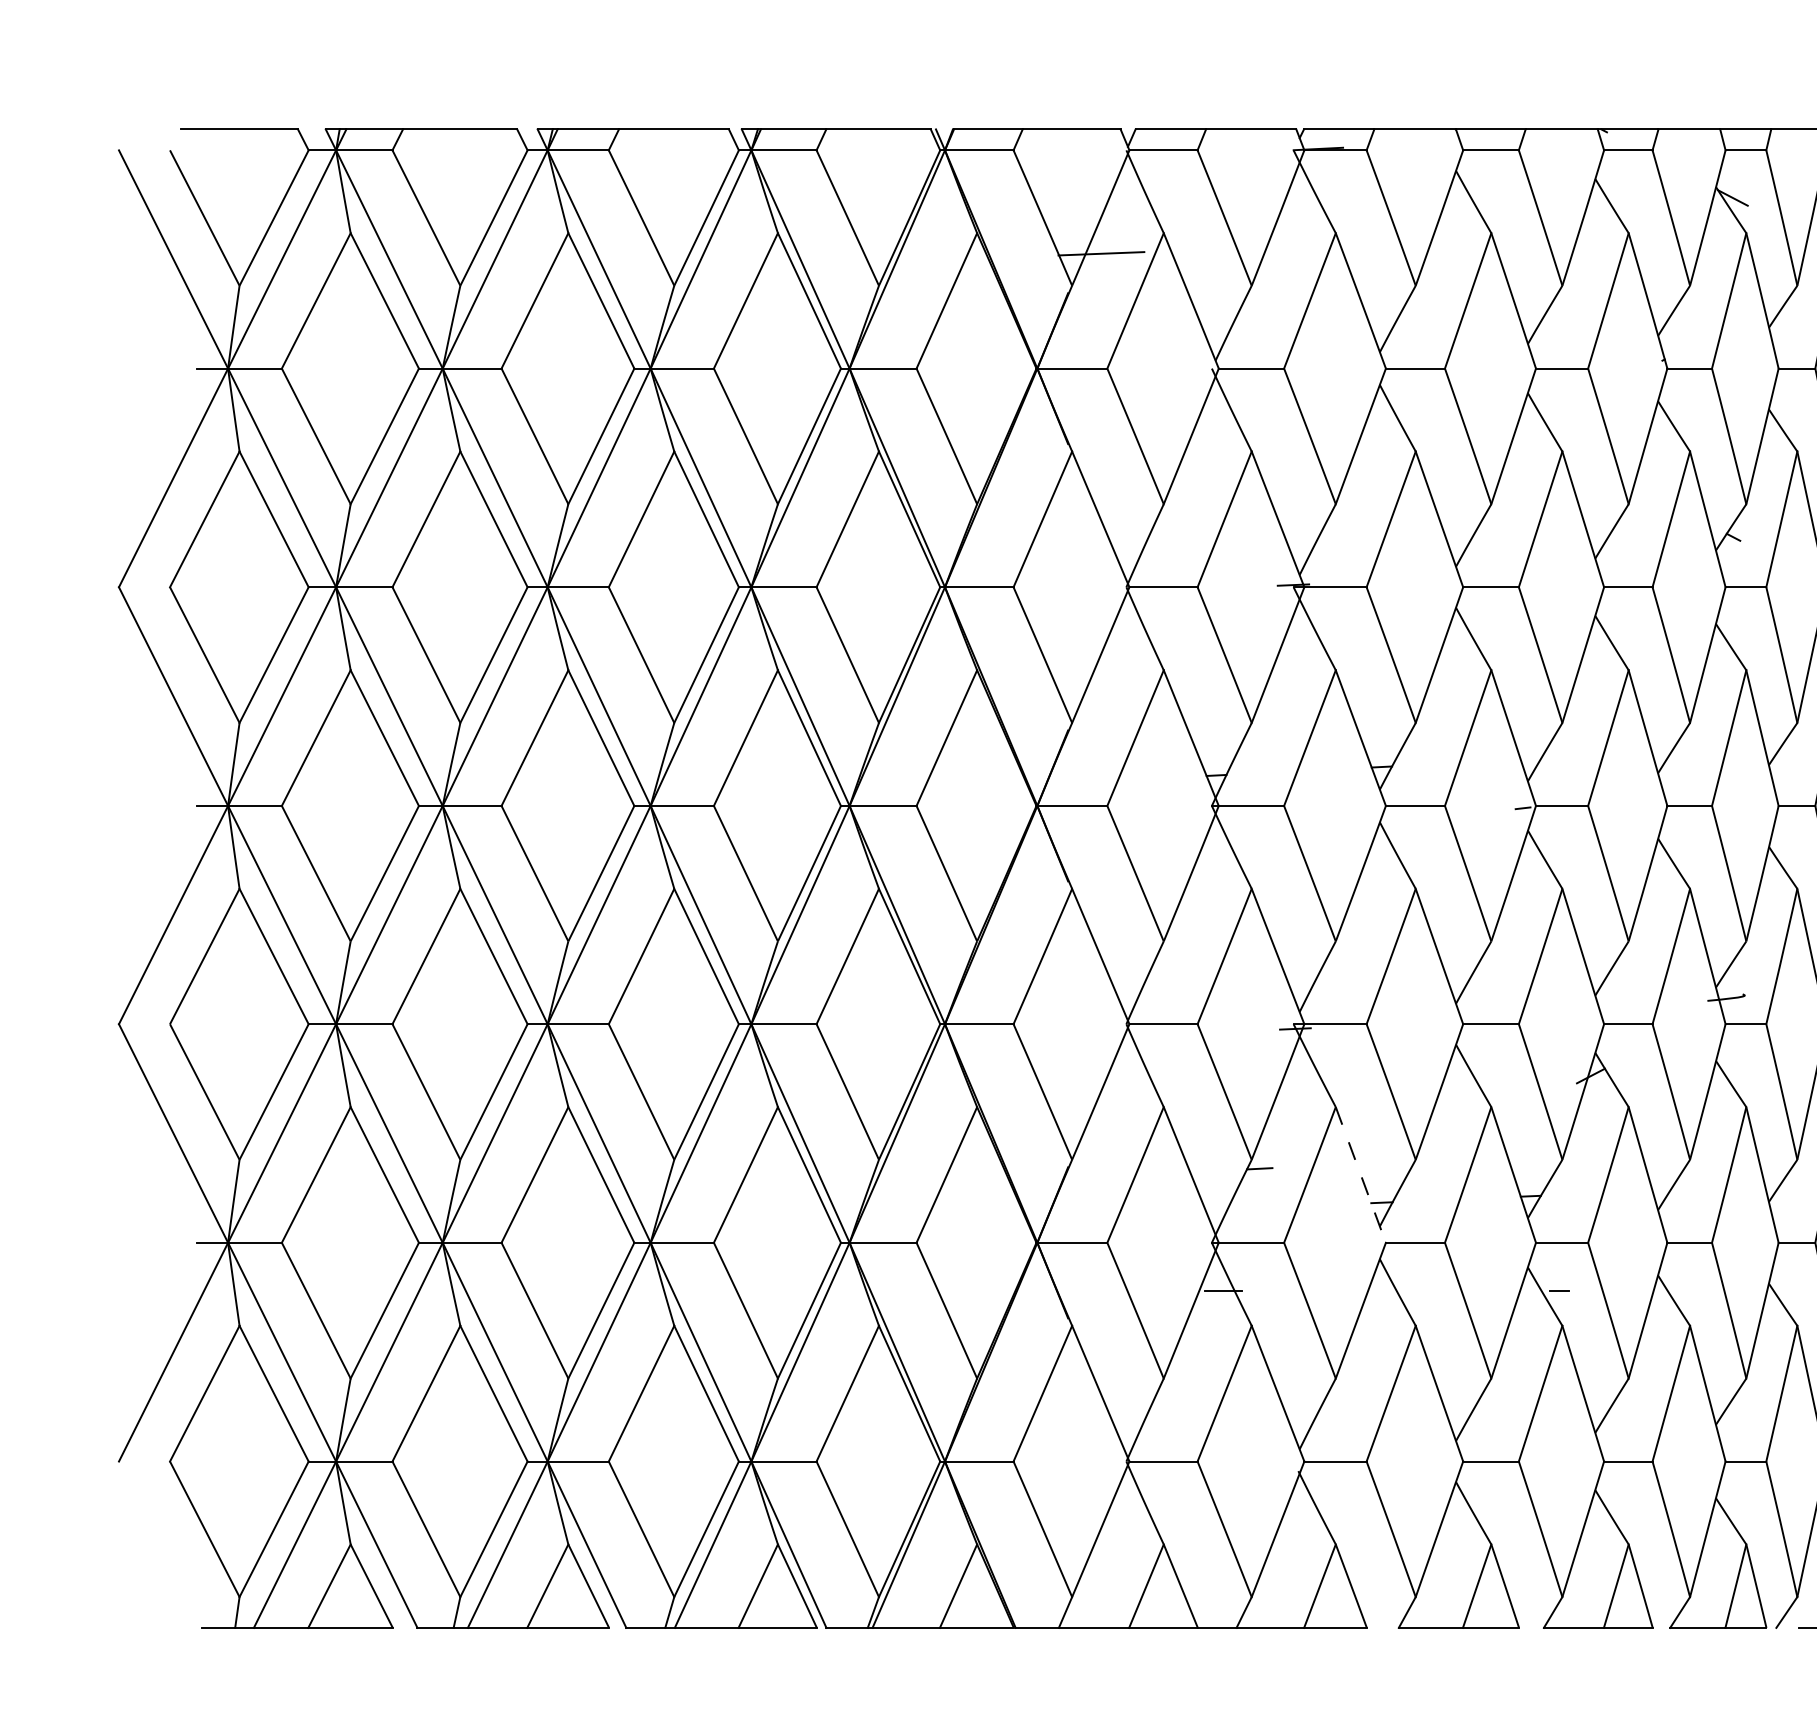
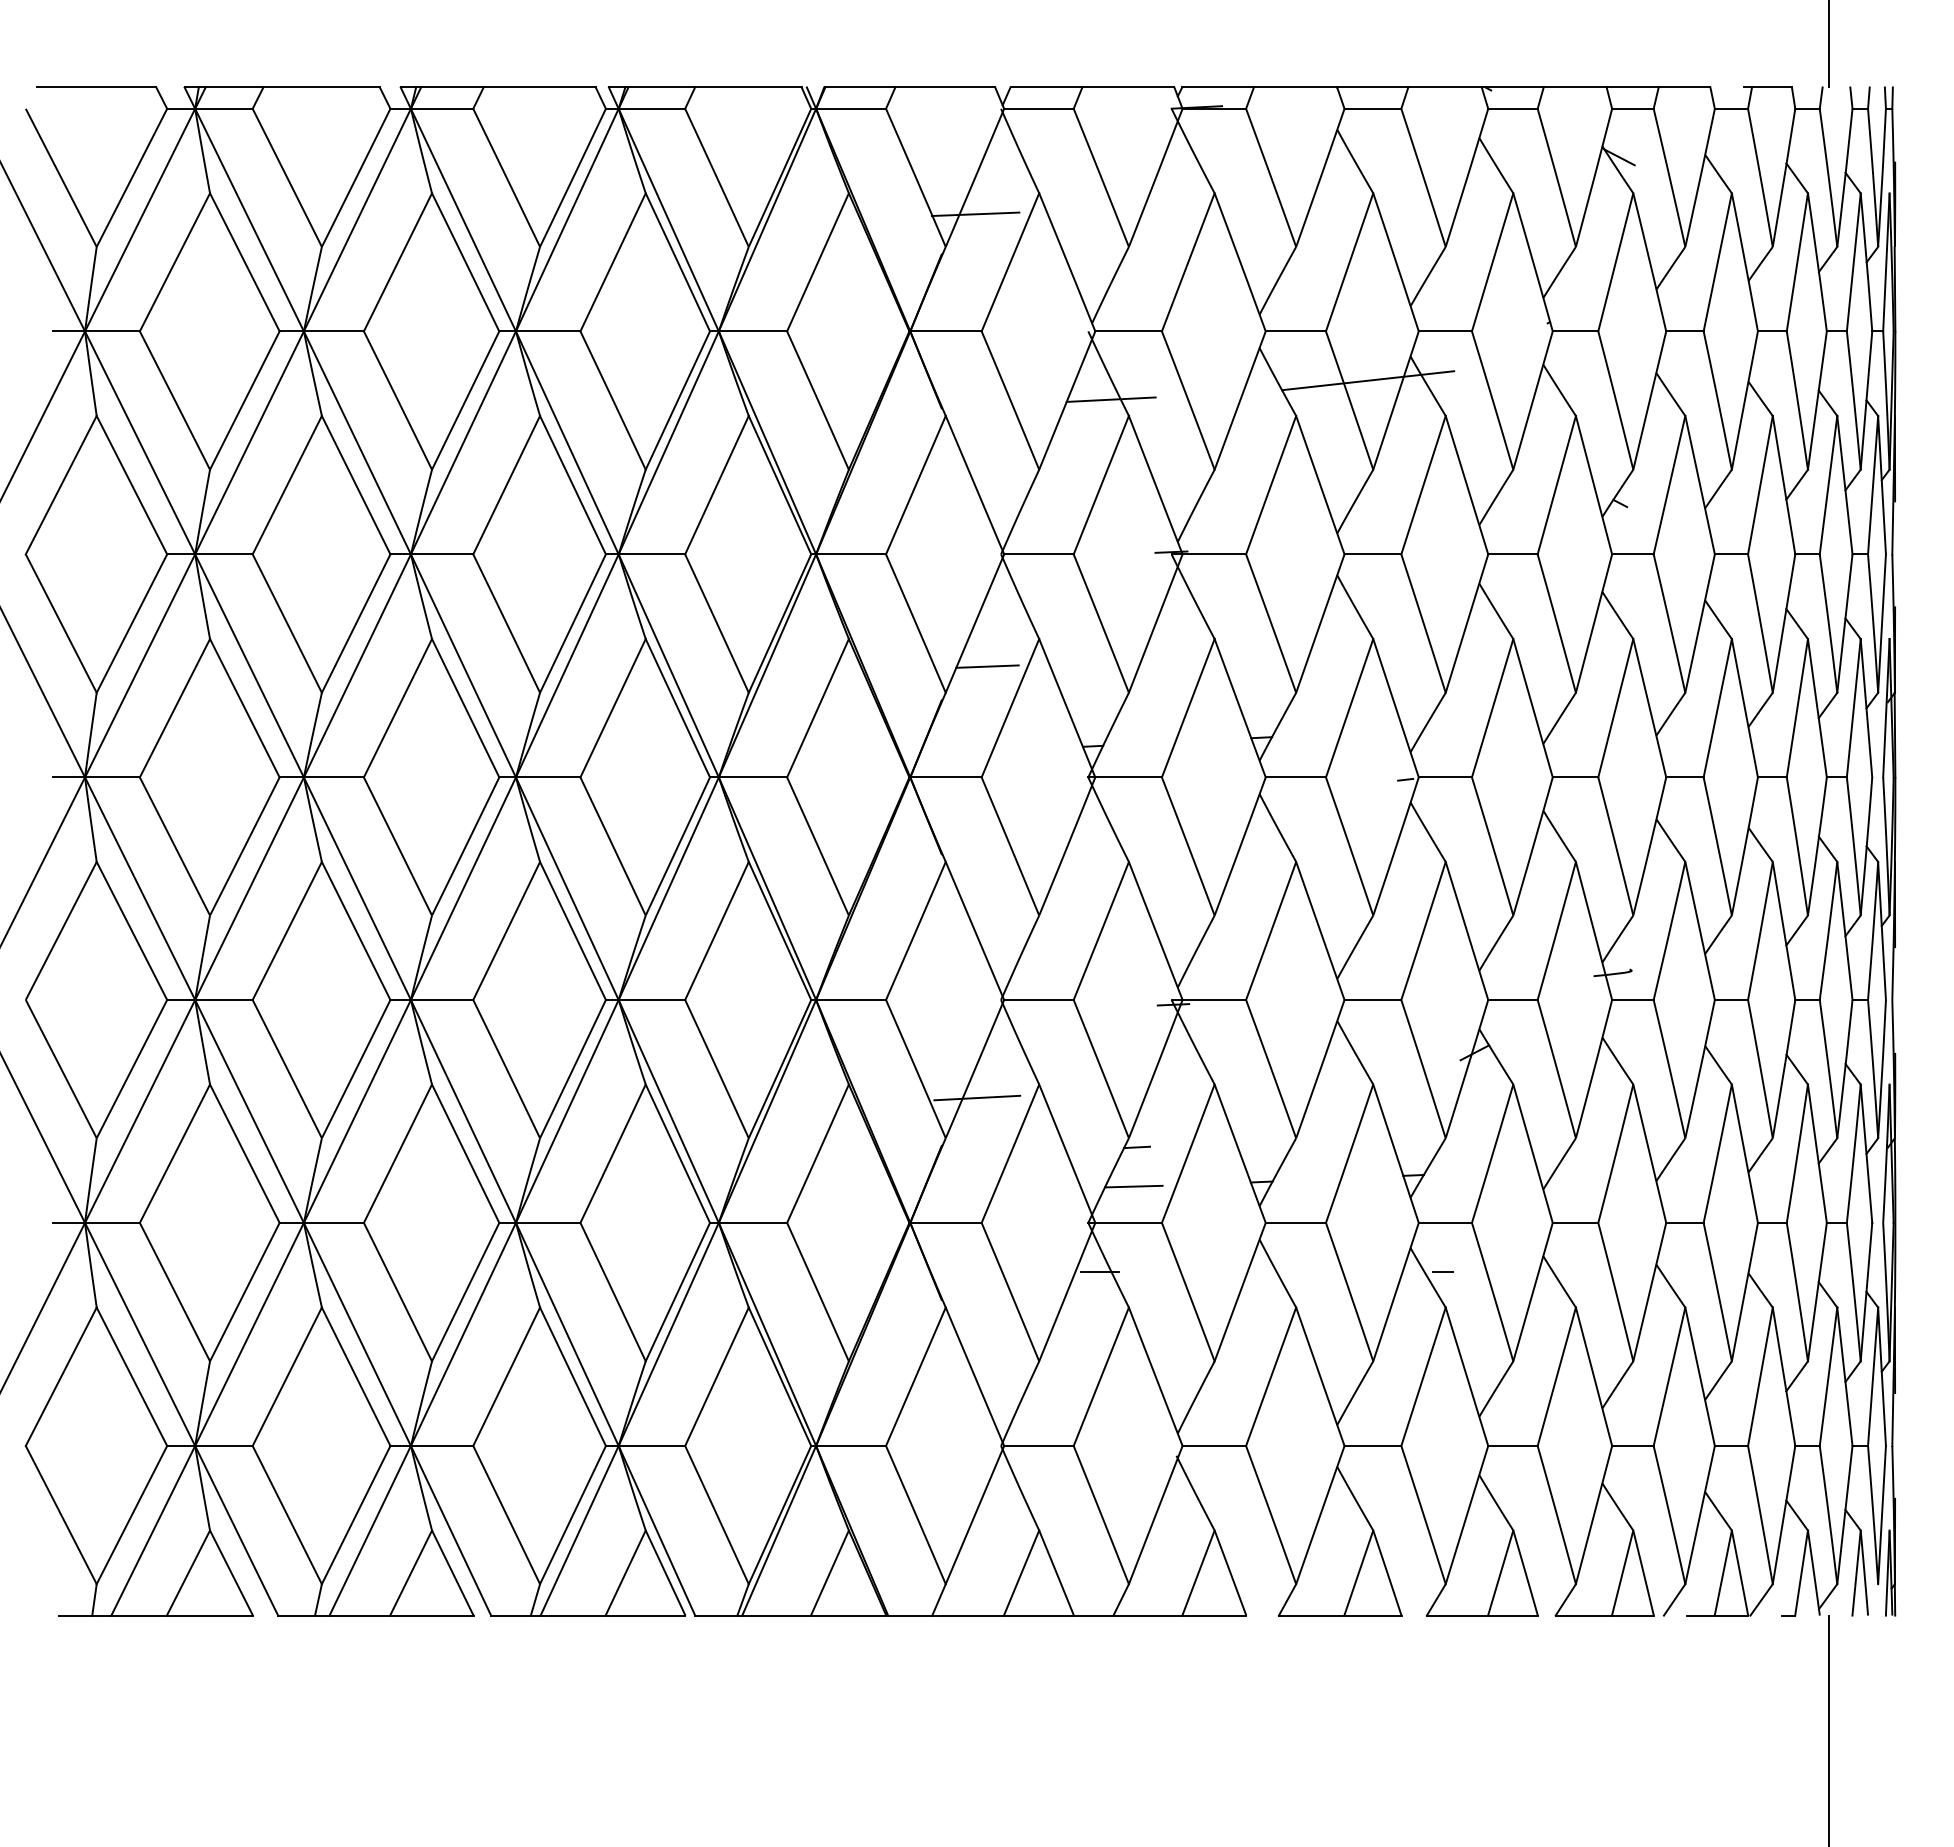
line: (1486, 416) -> (1368, 380), added
line: (1233, 435) -> (1110, 399), added
line: (1113, 697) -> (987, 666), added
line: (1103, 1119) -> (977, 1097), added
line: (1361, 1174) -> (1240, 1153), dashed -> solid
line: (1256, 1207) -> (1133, 1186), added

